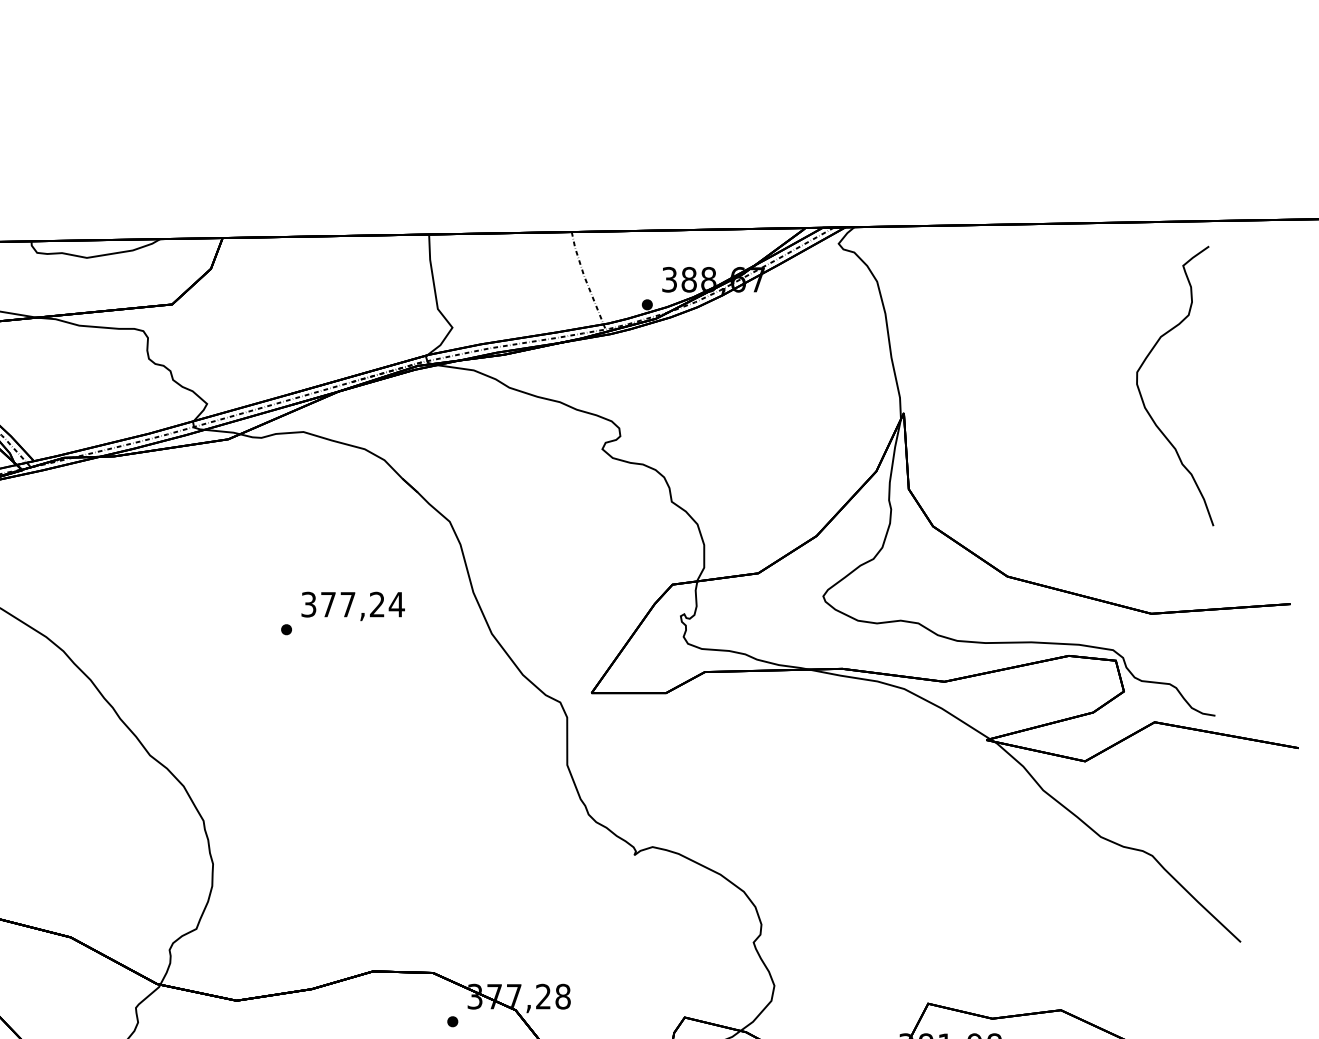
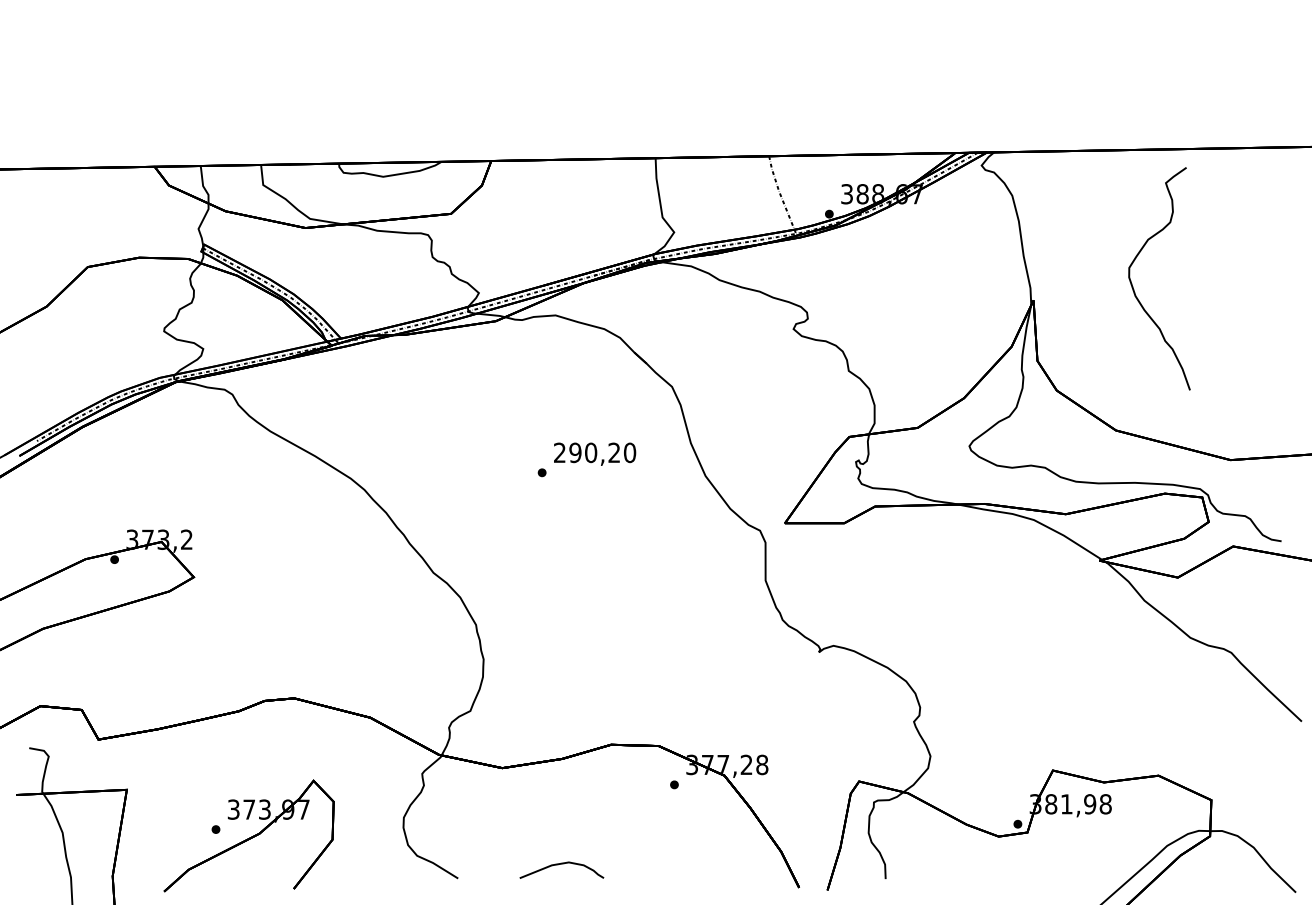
curve: (1142, 395) -> (1133, 286), moved
text: (353, 604) -> (595, 452), 377,24 -> 290,20

